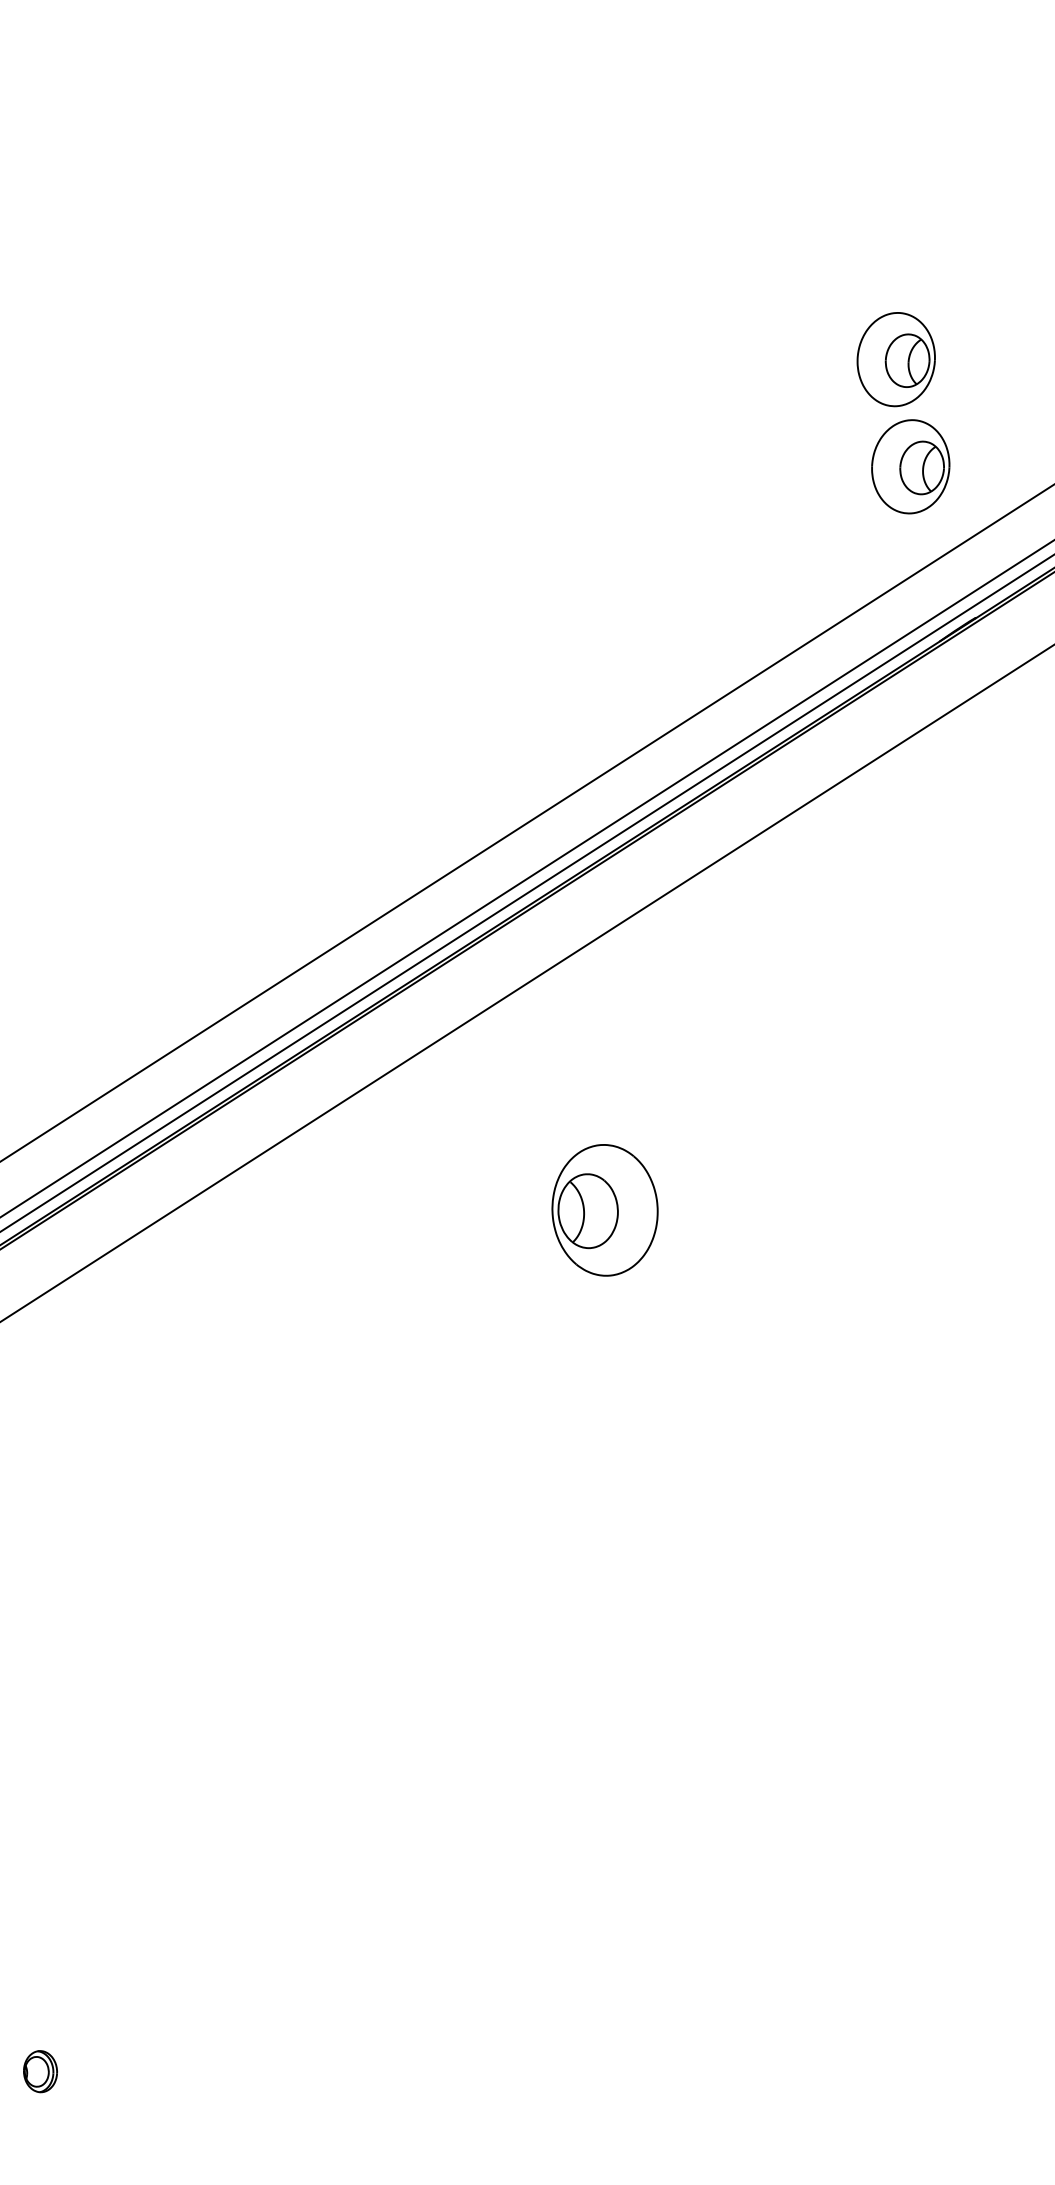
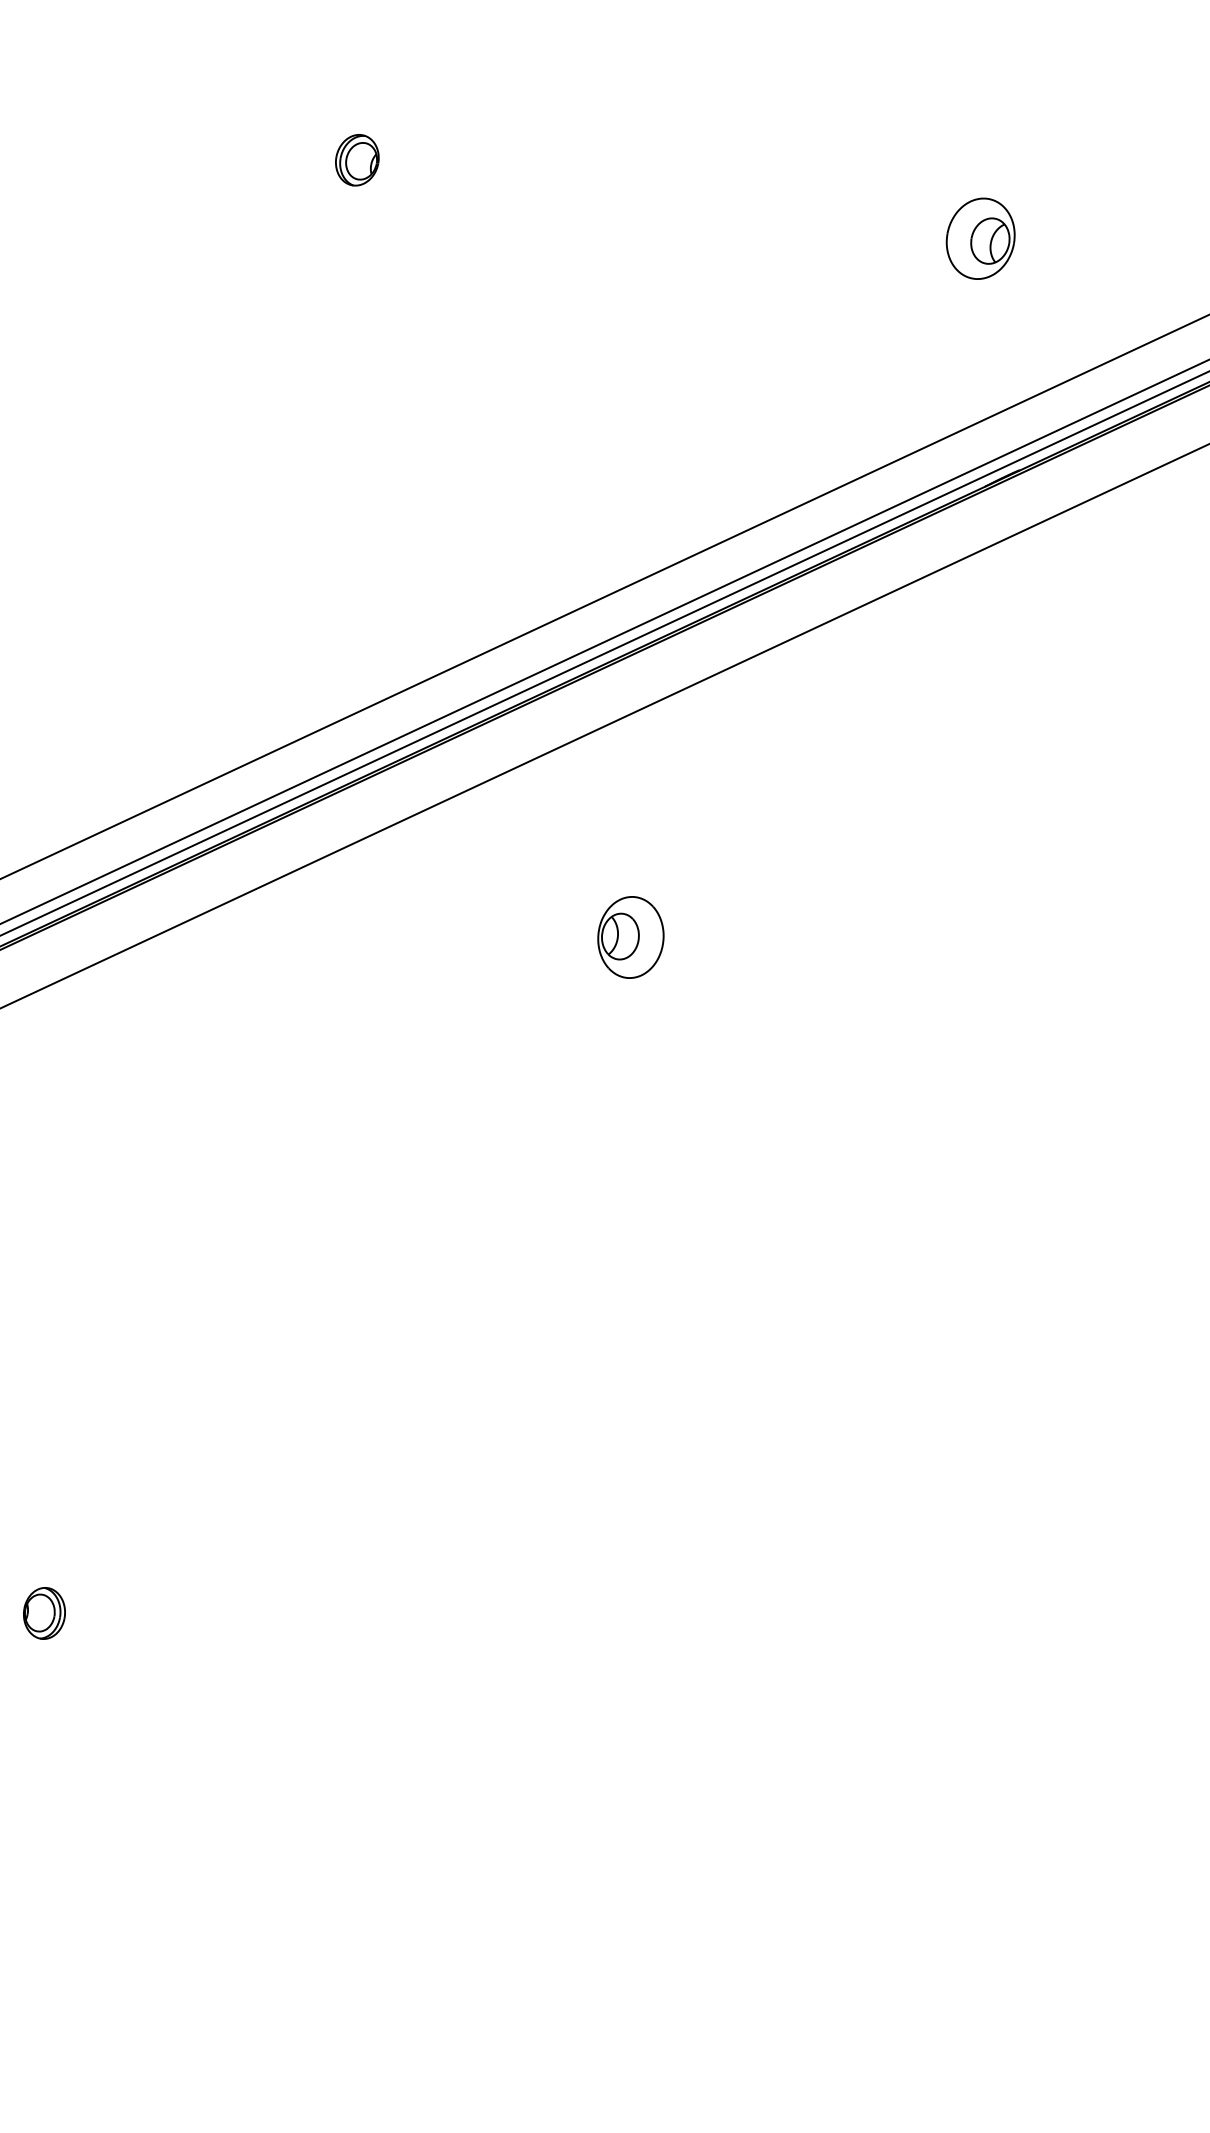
part: (173, 366) -> (357, 160), added
part: (910, 466) -> (980, 332), removed
part: (604, 1210) -> (630, 937), size x0.71
part: (40, 2071) -> (44, 1613), size x1.43

